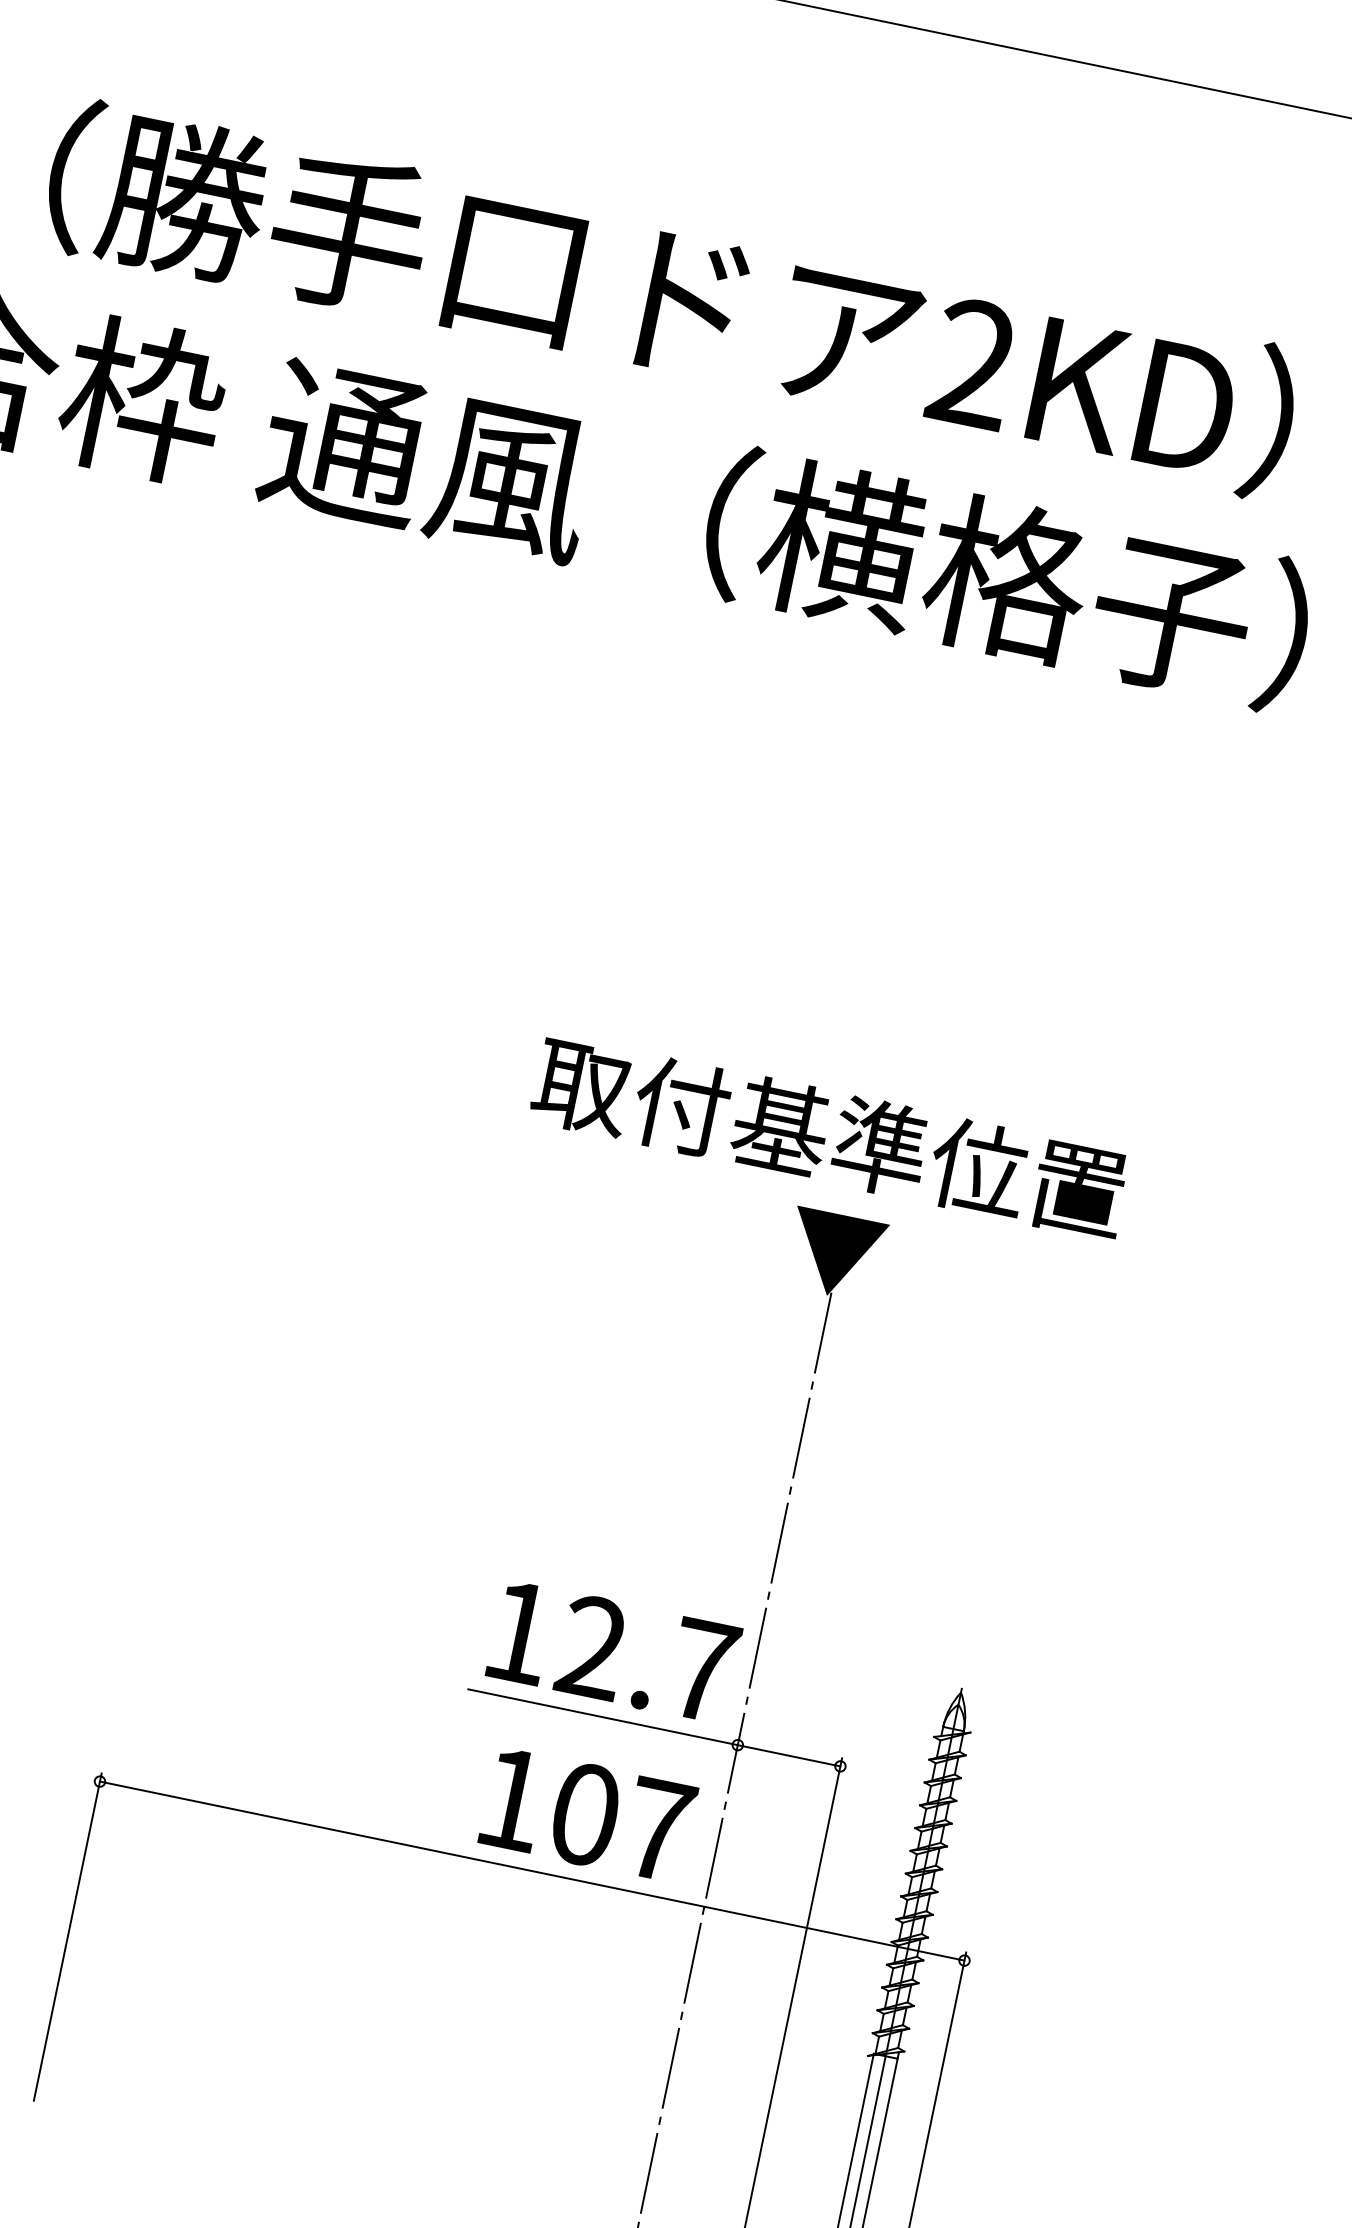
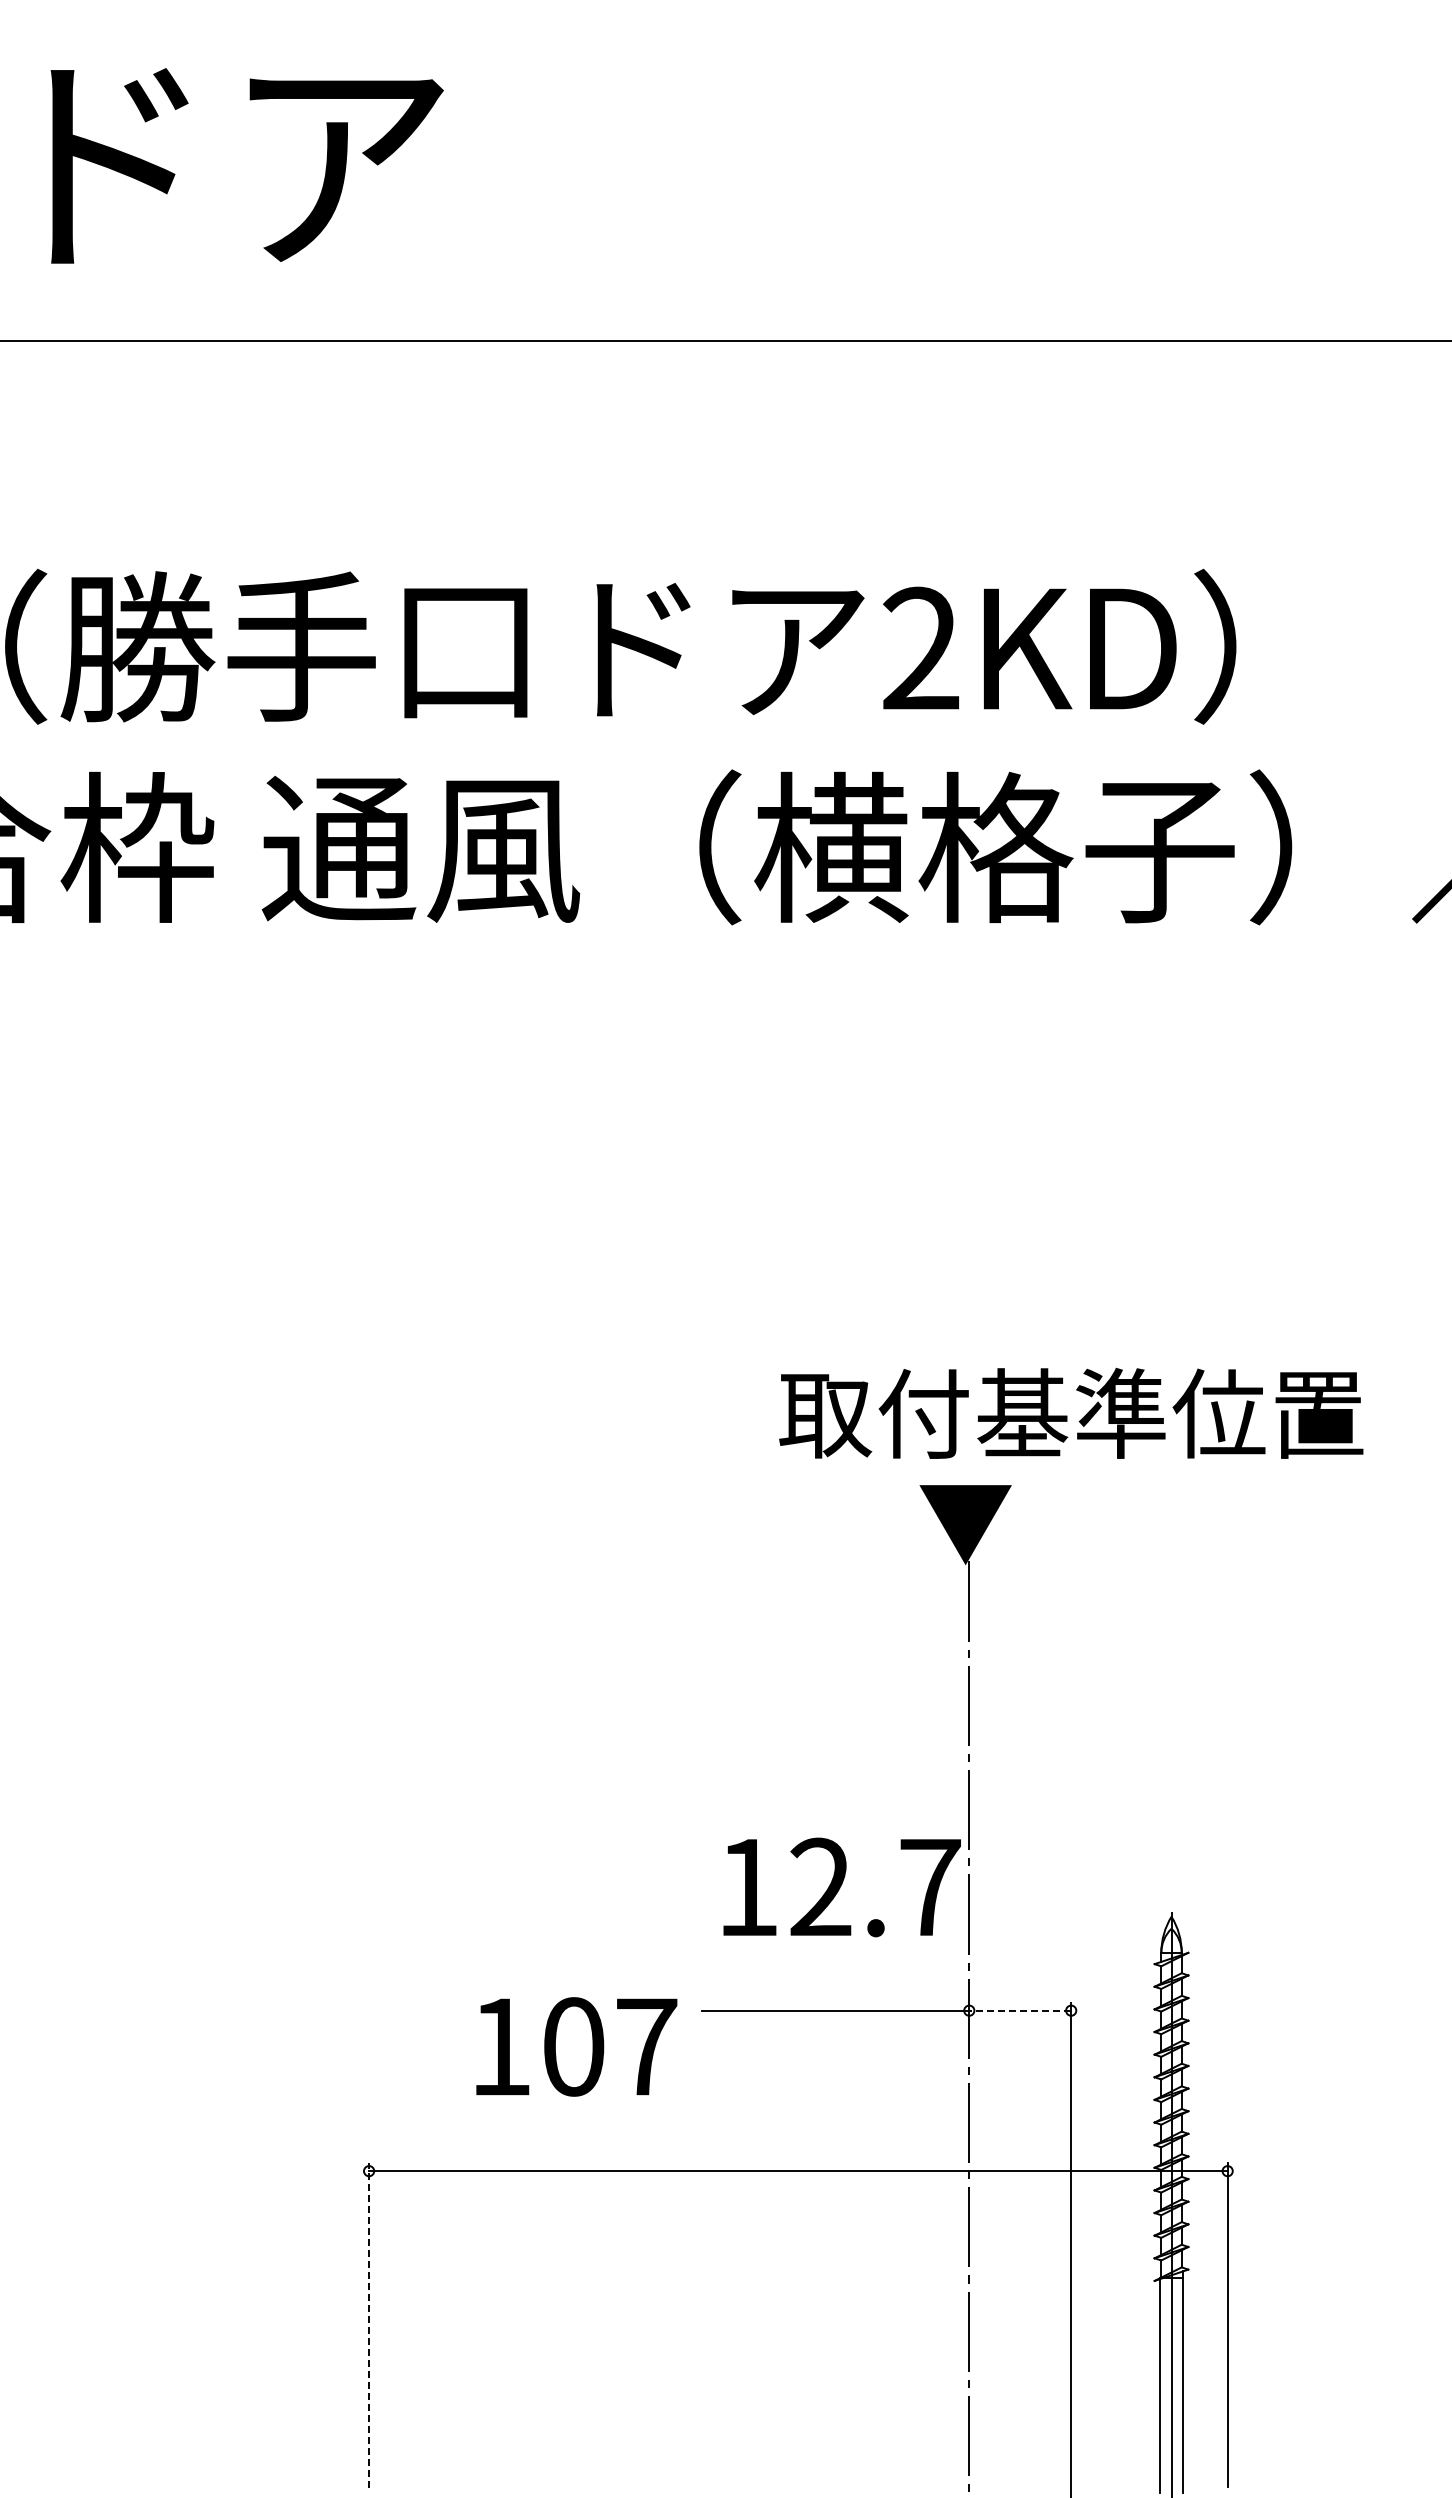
text: (830, 1136) -> (1071, 1412), moved
text: (613, 1651) -> (841, 1887), moved
line: (789, 1755) -> (1020, 2010), solid -> dashed
text: (588, 1814) -> (576, 2046), moved
line: (68, 1937) -> (369, 2325), solid -> dashed

